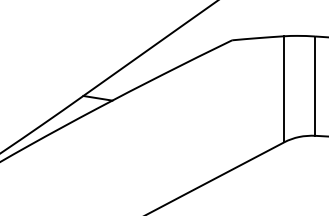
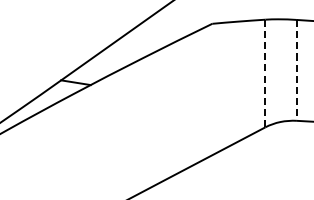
line: (315, 86) -> (296, 70), solid -> dashed
line: (284, 89) -> (265, 73), solid -> dashed

